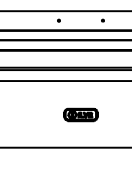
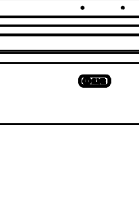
part: (80, 114) -> (94, 80), moved

